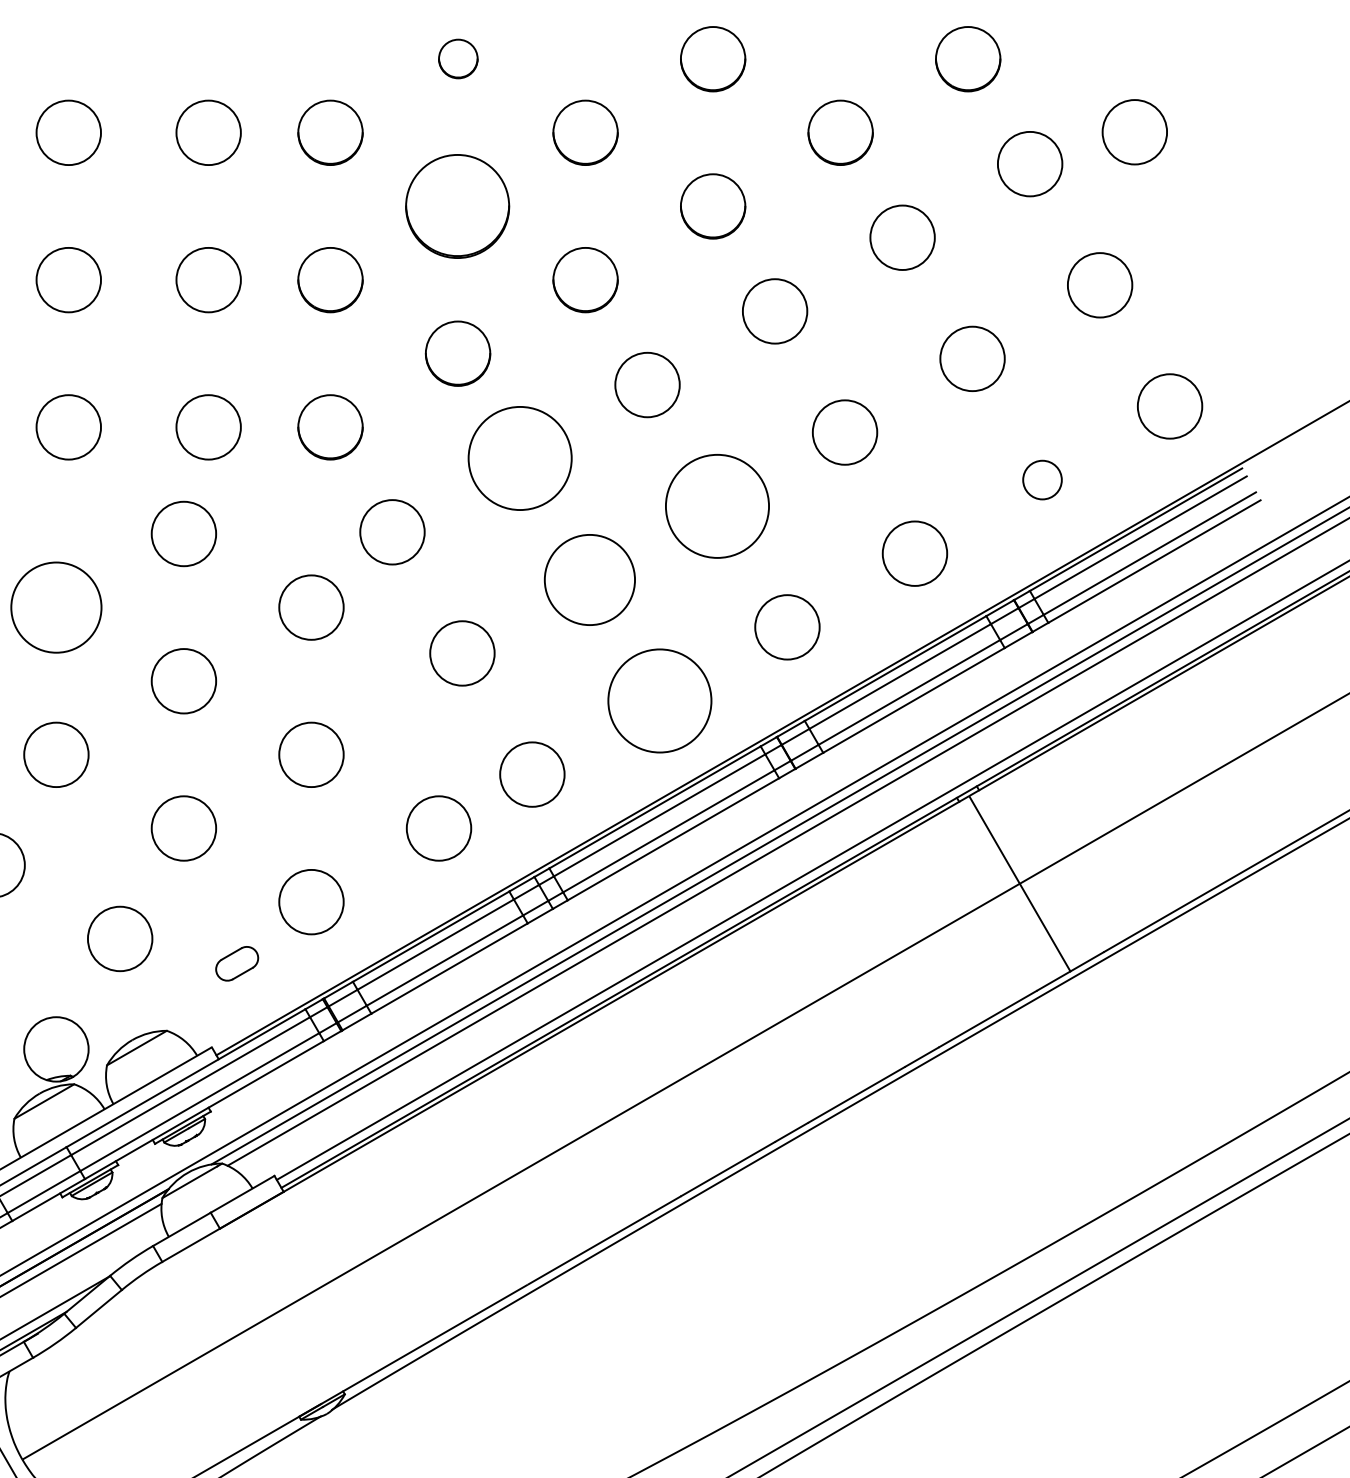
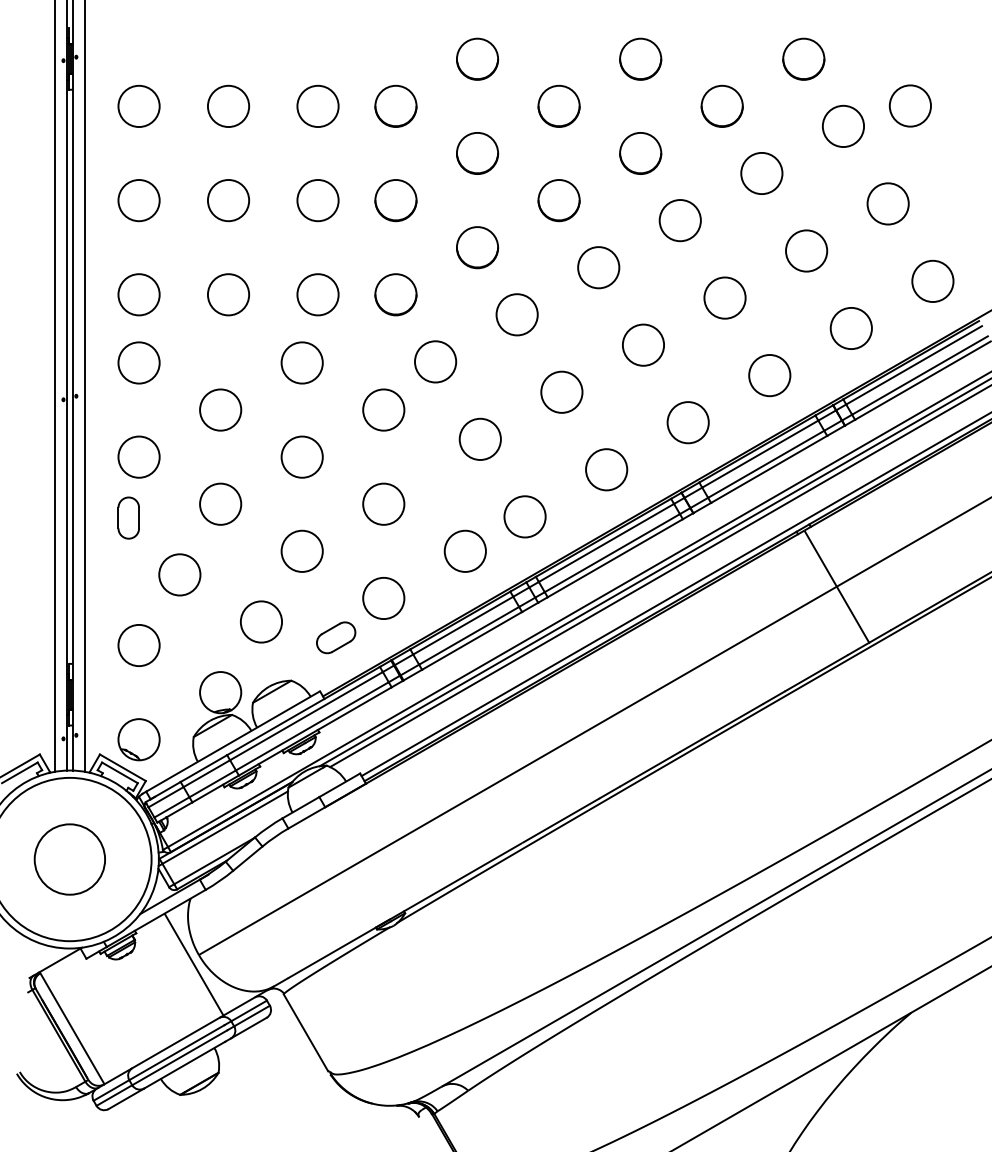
circle: (458, 57) -> (477, 58), size x1.67
circle: (458, 206) -> (477, 153), size x0.62
circle: (518, 458) -> (516, 314), size x0.62
circle: (1041, 480) -> (850, 328), size x1.67
circle: (717, 505) -> (643, 344), size x0.62
circle: (589, 578) -> (561, 391), size x0.71
circle: (56, 606) -> (220, 409), size x0.71
circle: (659, 700) -> (606, 469), size x0.62
part: (237, 963) -> (336, 637), size x1.43

